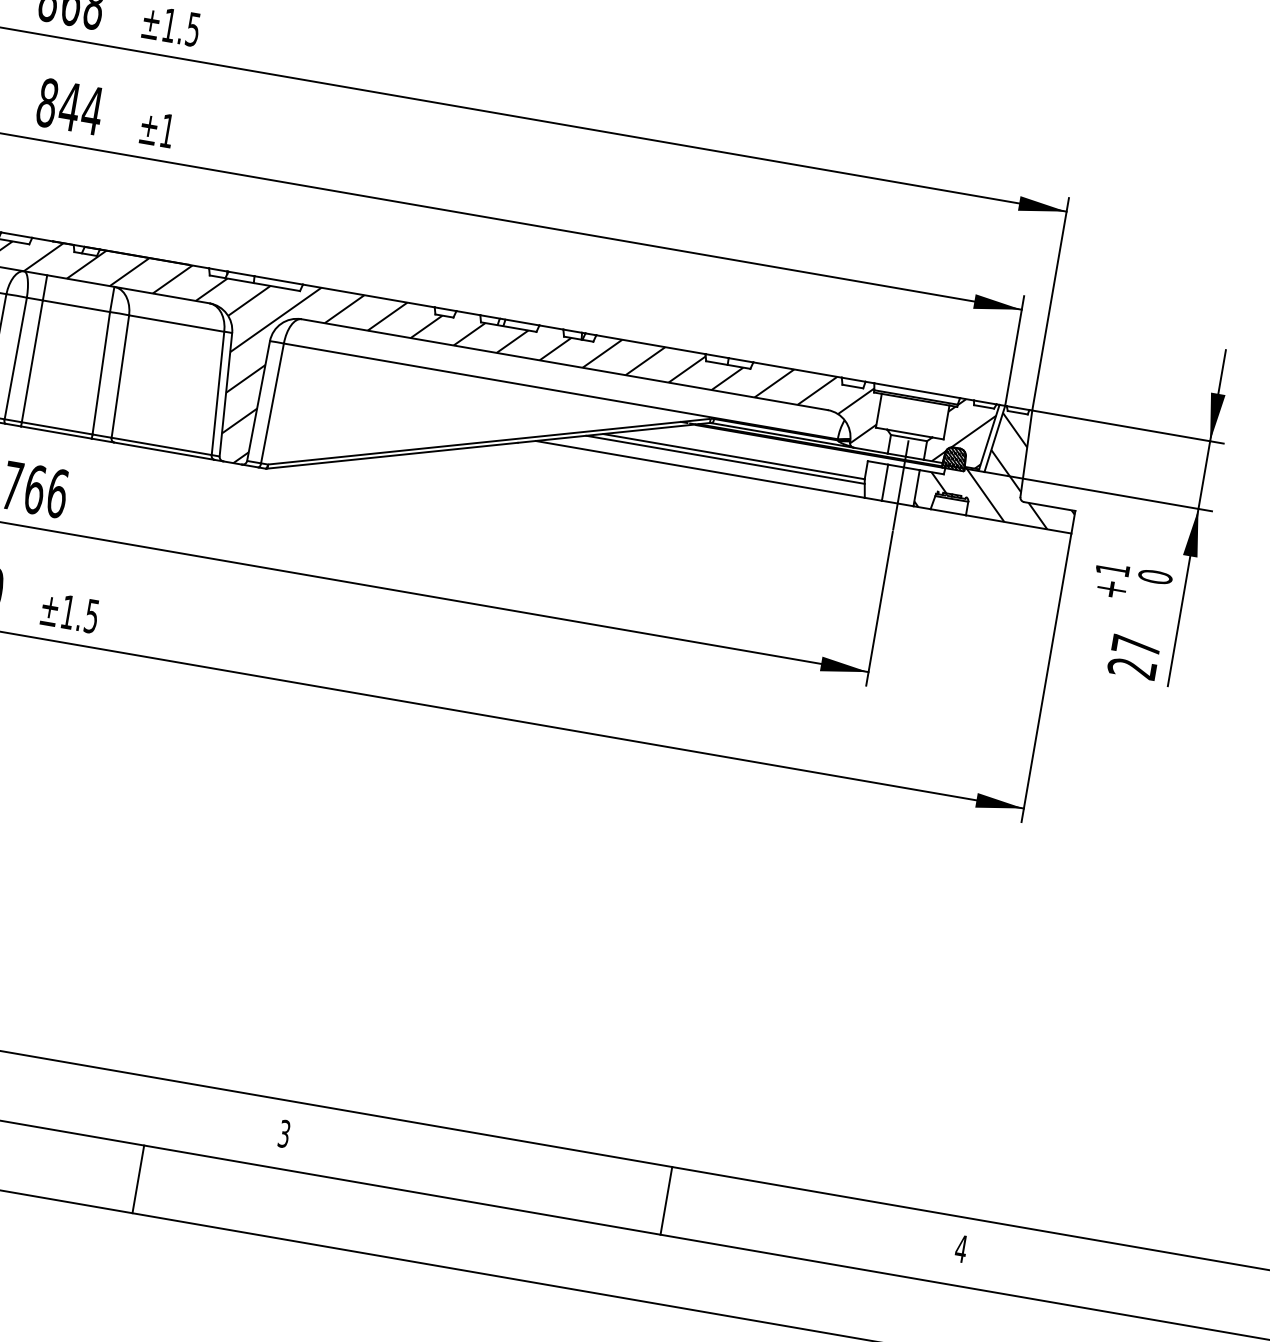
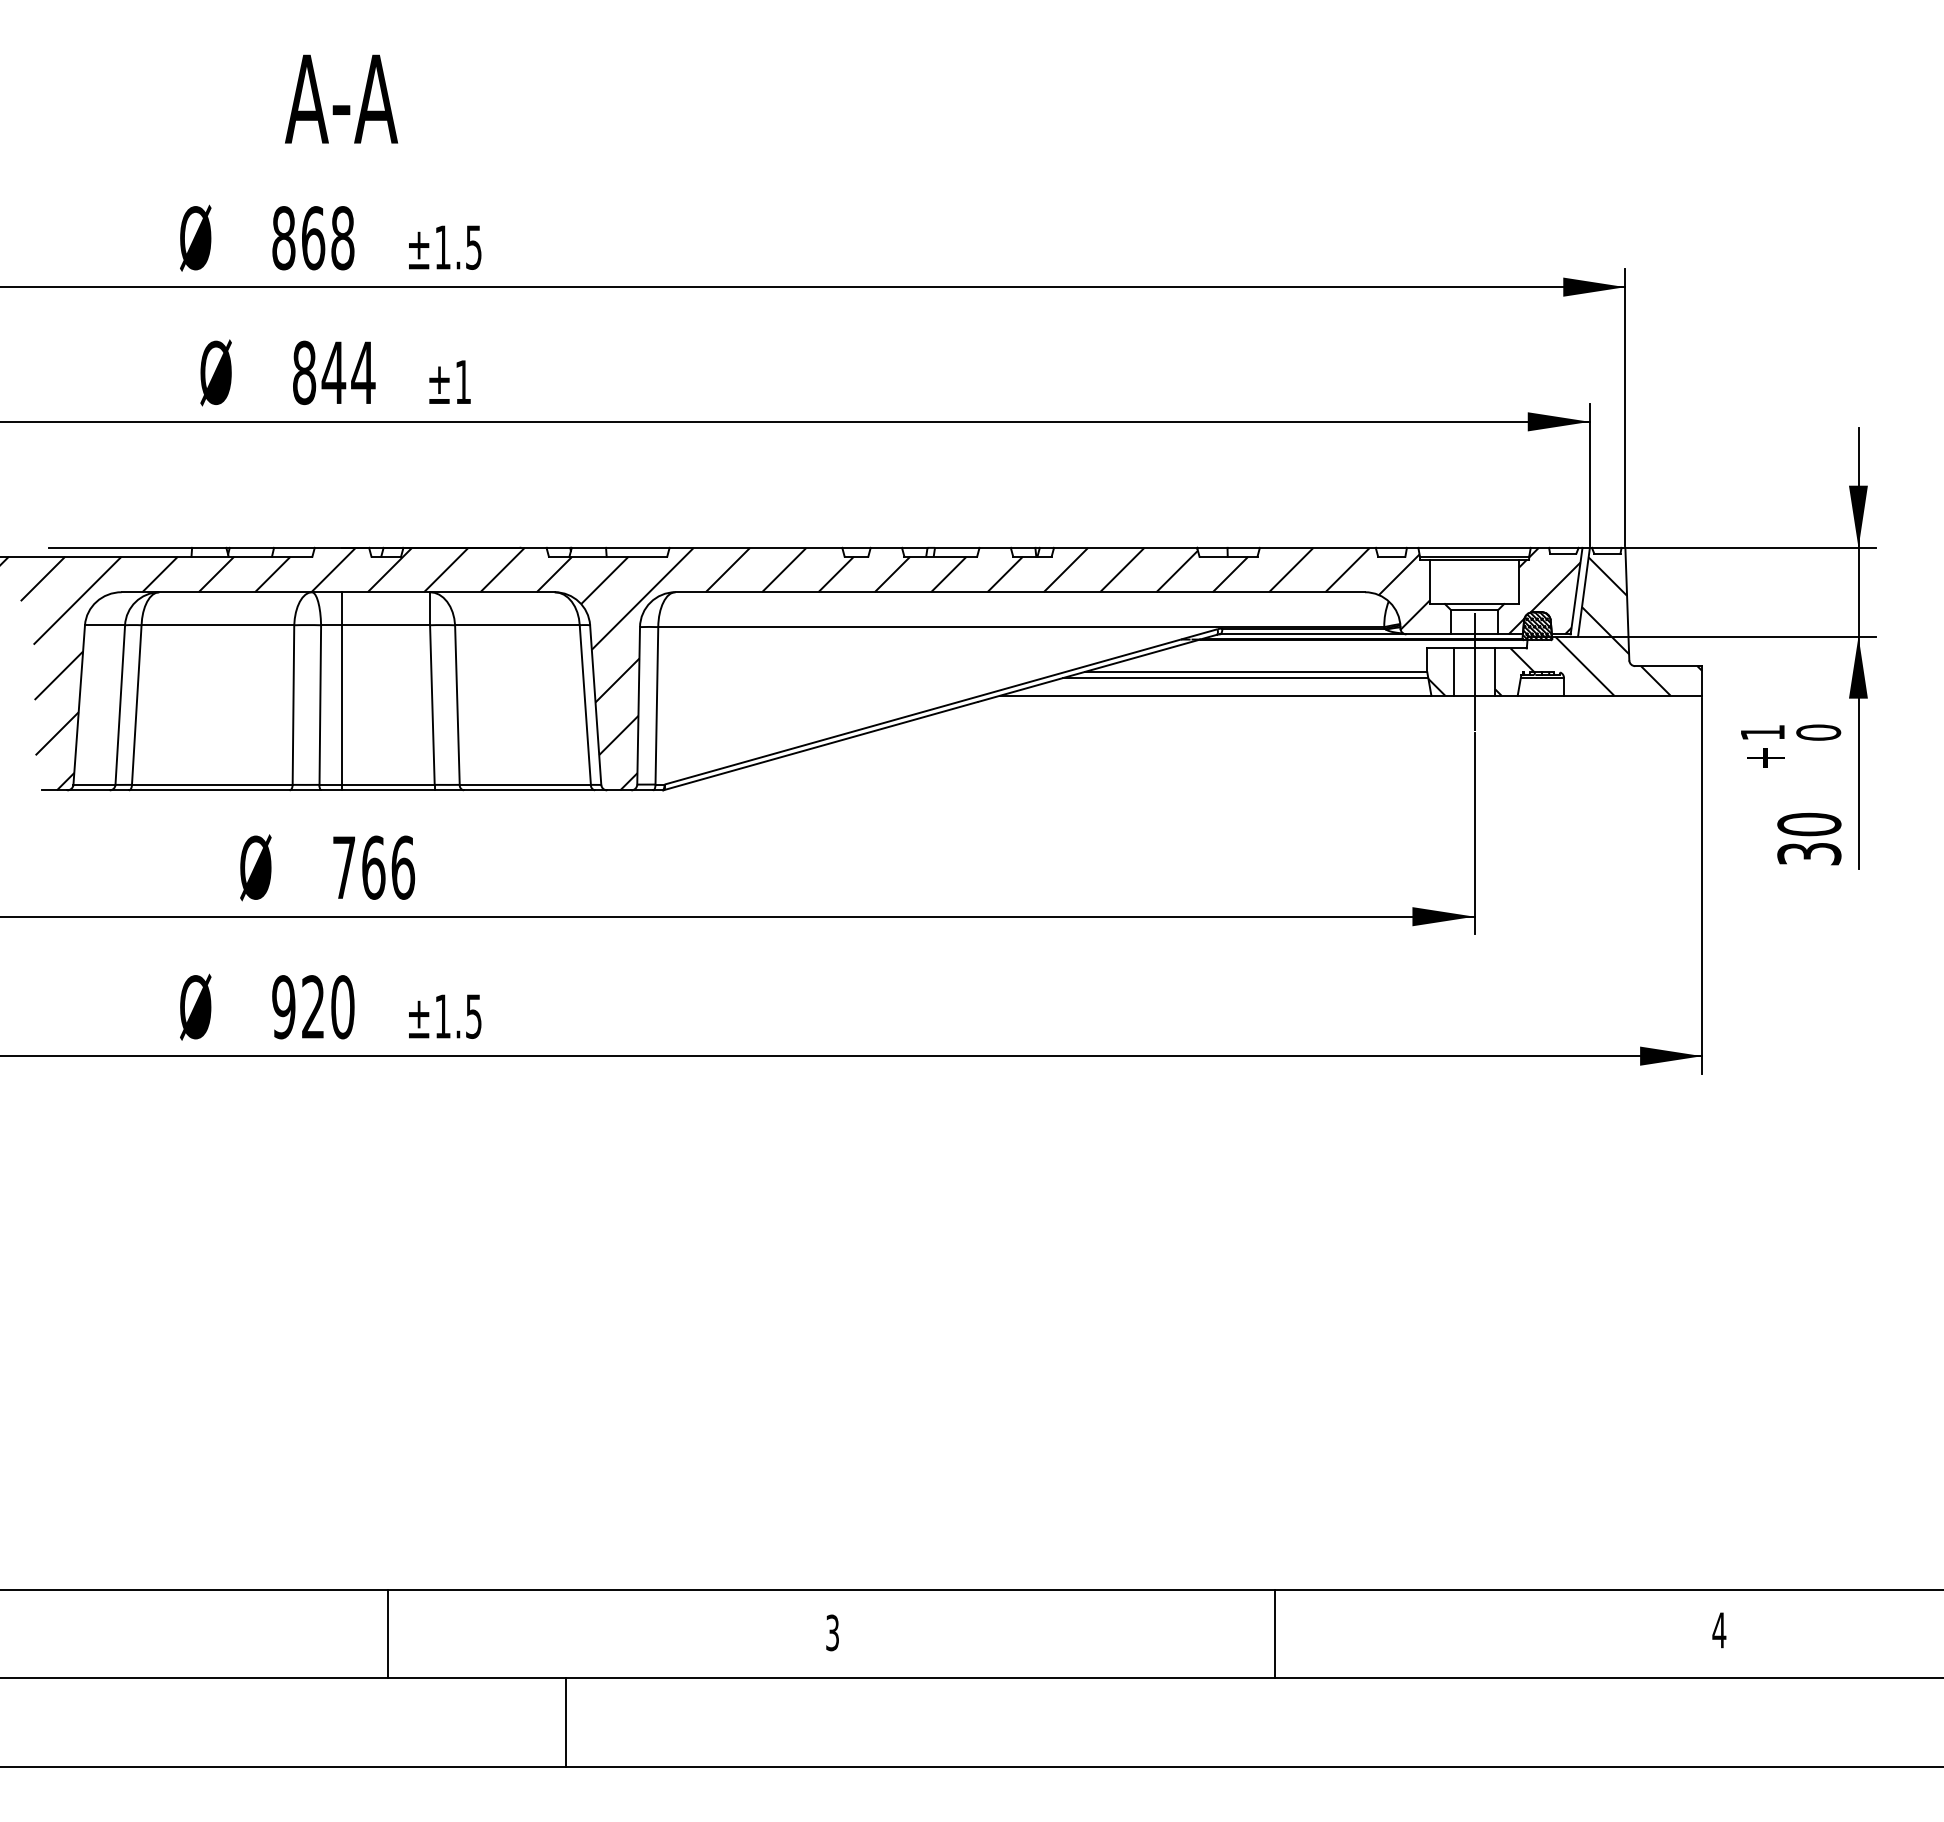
hatch: (869, 491) -> (1436, 686), added
text: (1134, 656) -> (1809, 838), 27 -> 30
line: (138, 1179) -> (565, 1722), moved
line: (666, 1200) -> (1275, 1633), moved

